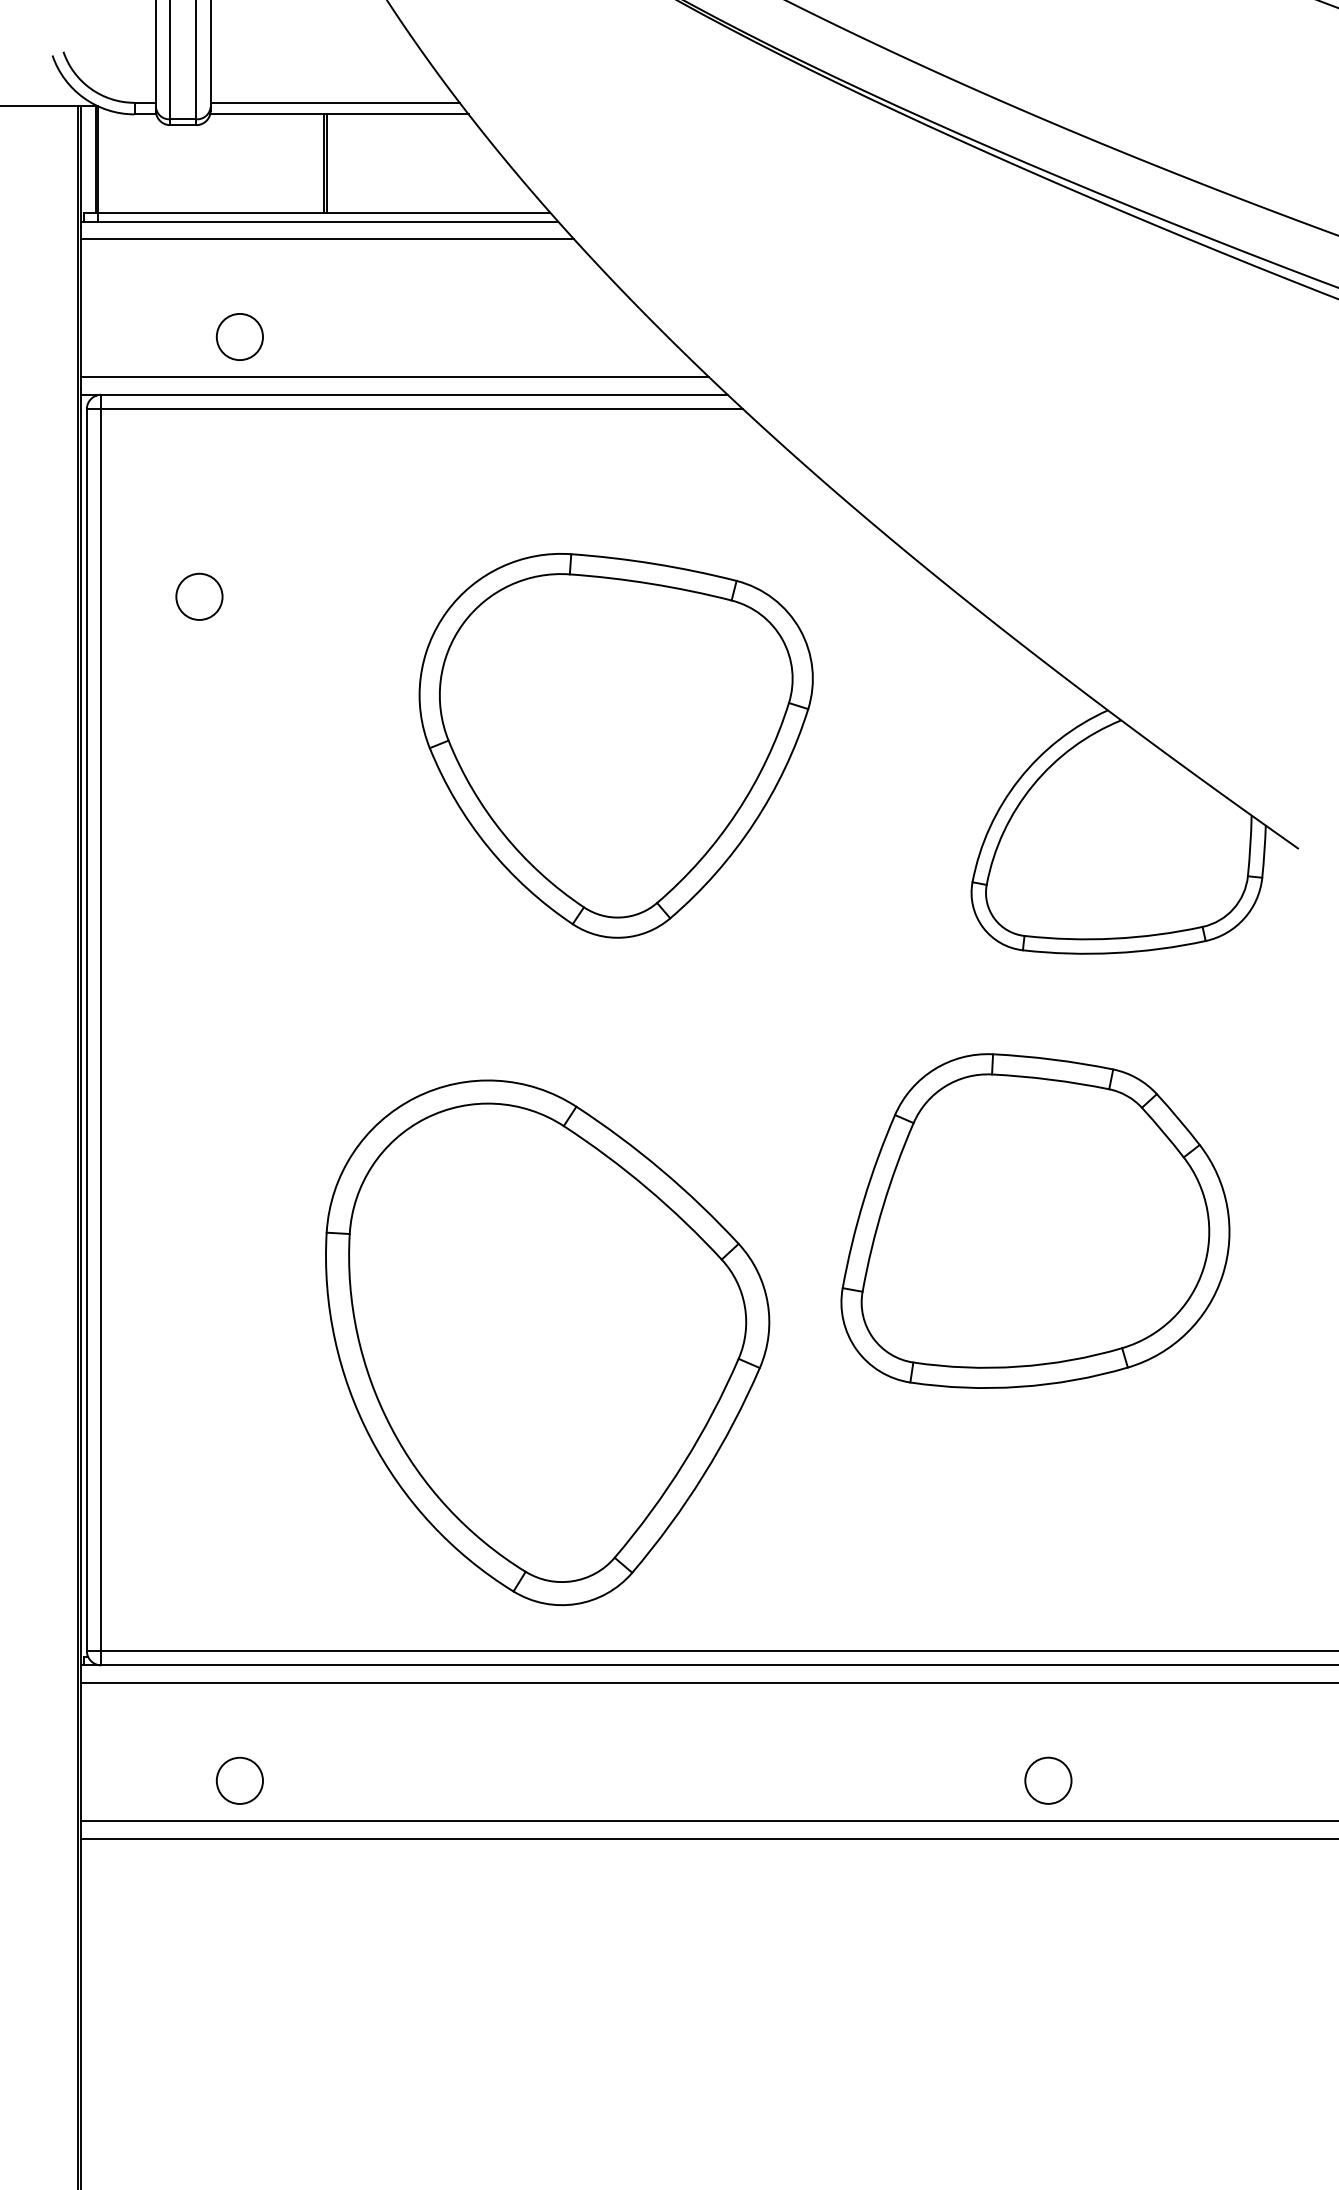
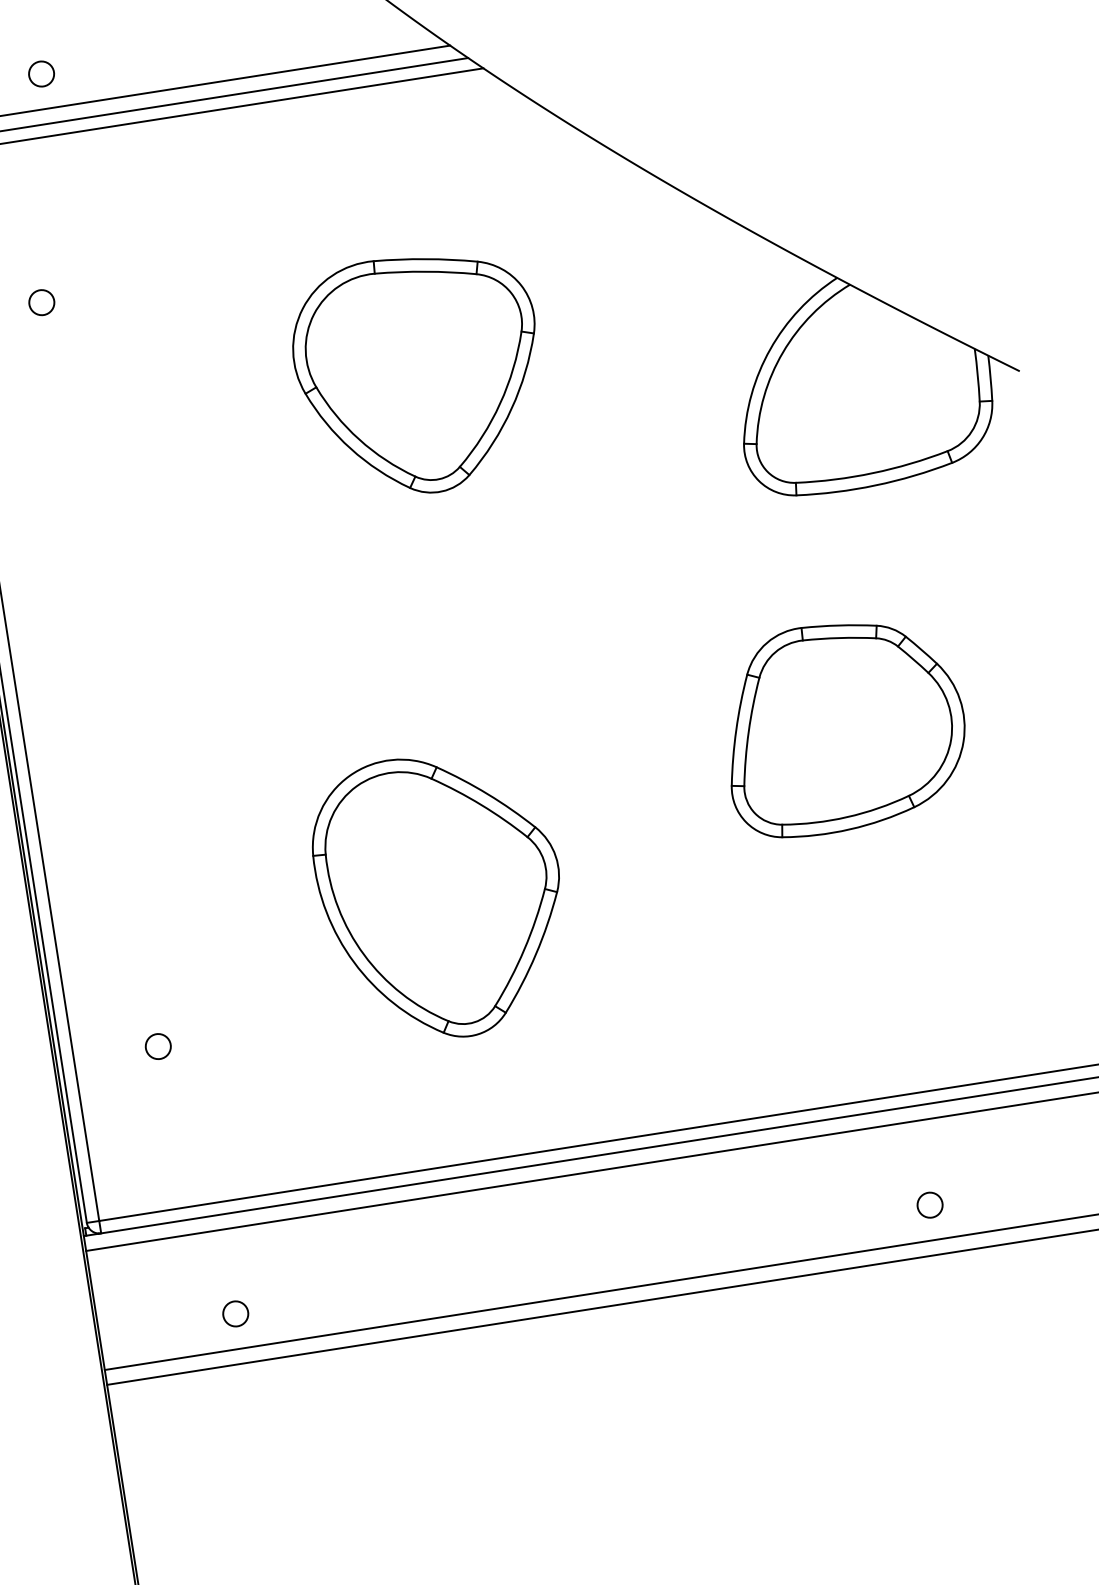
circle: (239, 336) -> (41, 73), size x0.62
circle: (199, 596) -> (41, 302), size x0.62
part: (615, 745) -> (419, 374), size x0.71
part: (1034, 1220) -> (842, 725), size x0.71
part: (547, 1342) -> (440, 896), size x0.62
circle: (199, 1462) -> (158, 1045), added
circle: (239, 1780) -> (235, 1313), size x0.62
circle: (1048, 1780) -> (930, 1204), size x0.62

